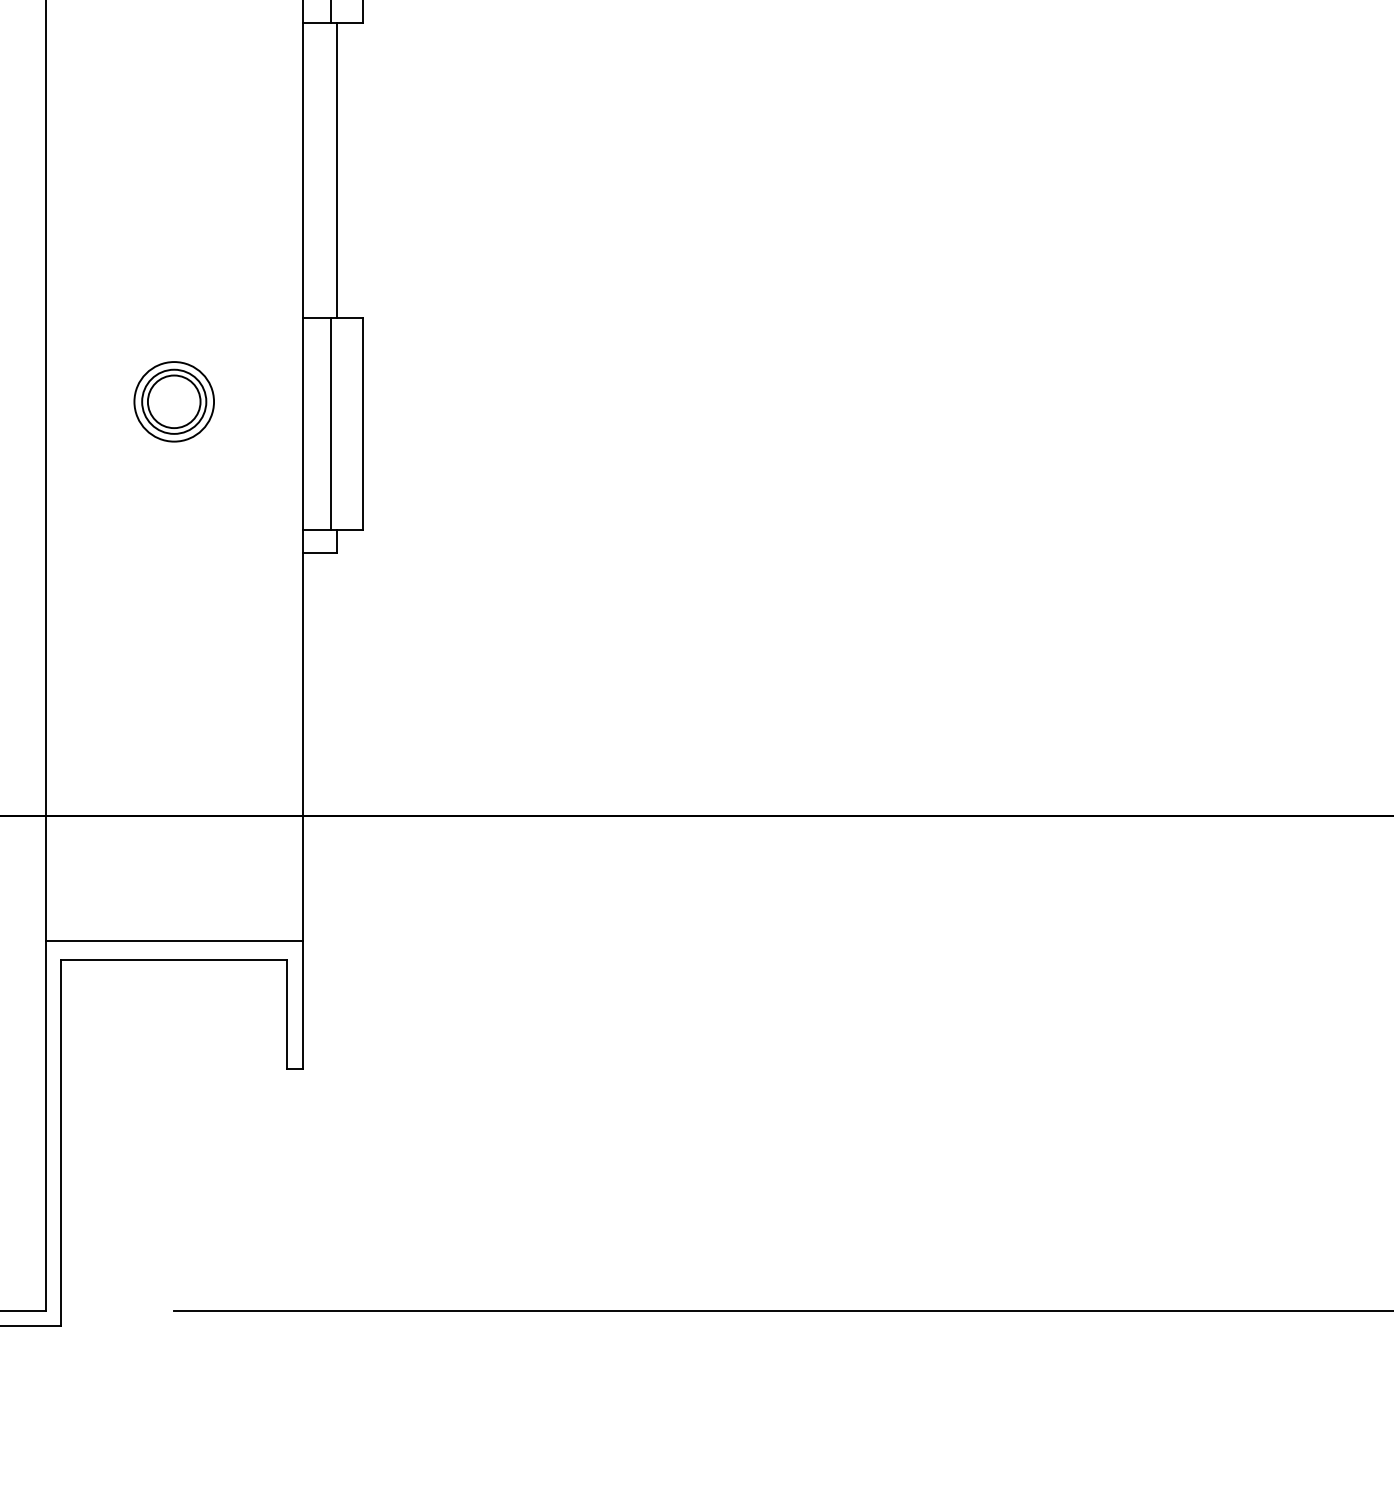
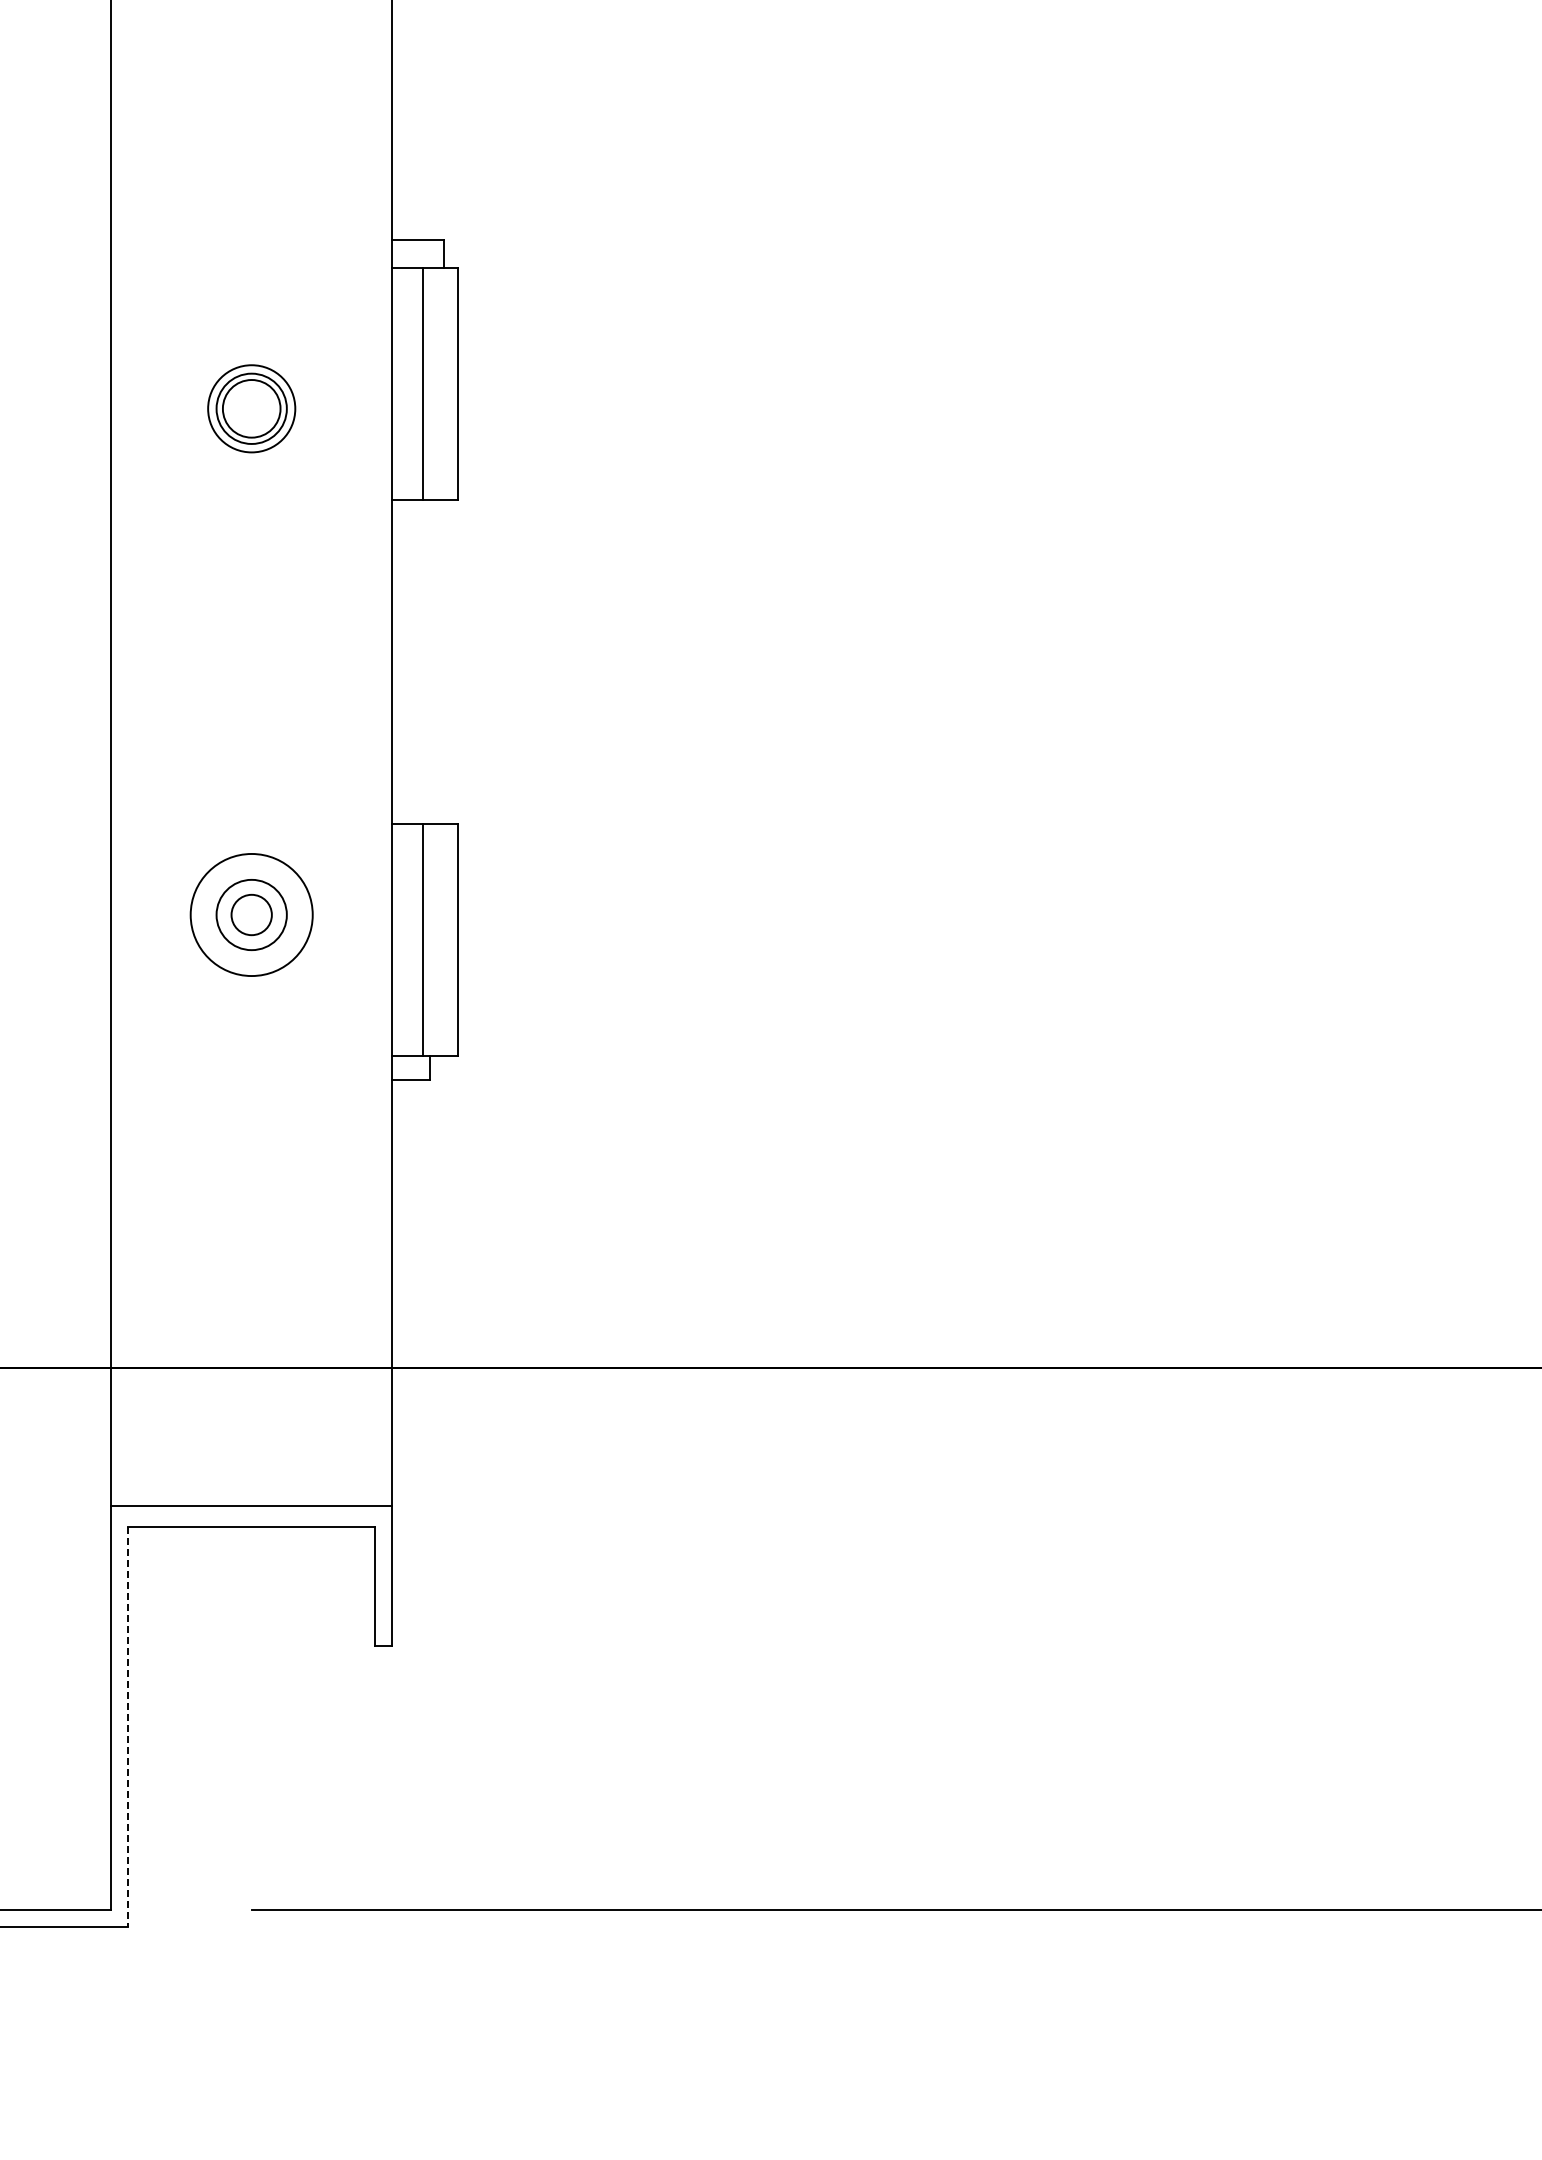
line: (336, 170) -> (429, 661), removed
circle: (174, 401) -> (251, 914), size x0.7
circle: (174, 401) -> (251, 914), size x1.4
line: (61, 1143) -> (128, 1727), solid -> dashed

